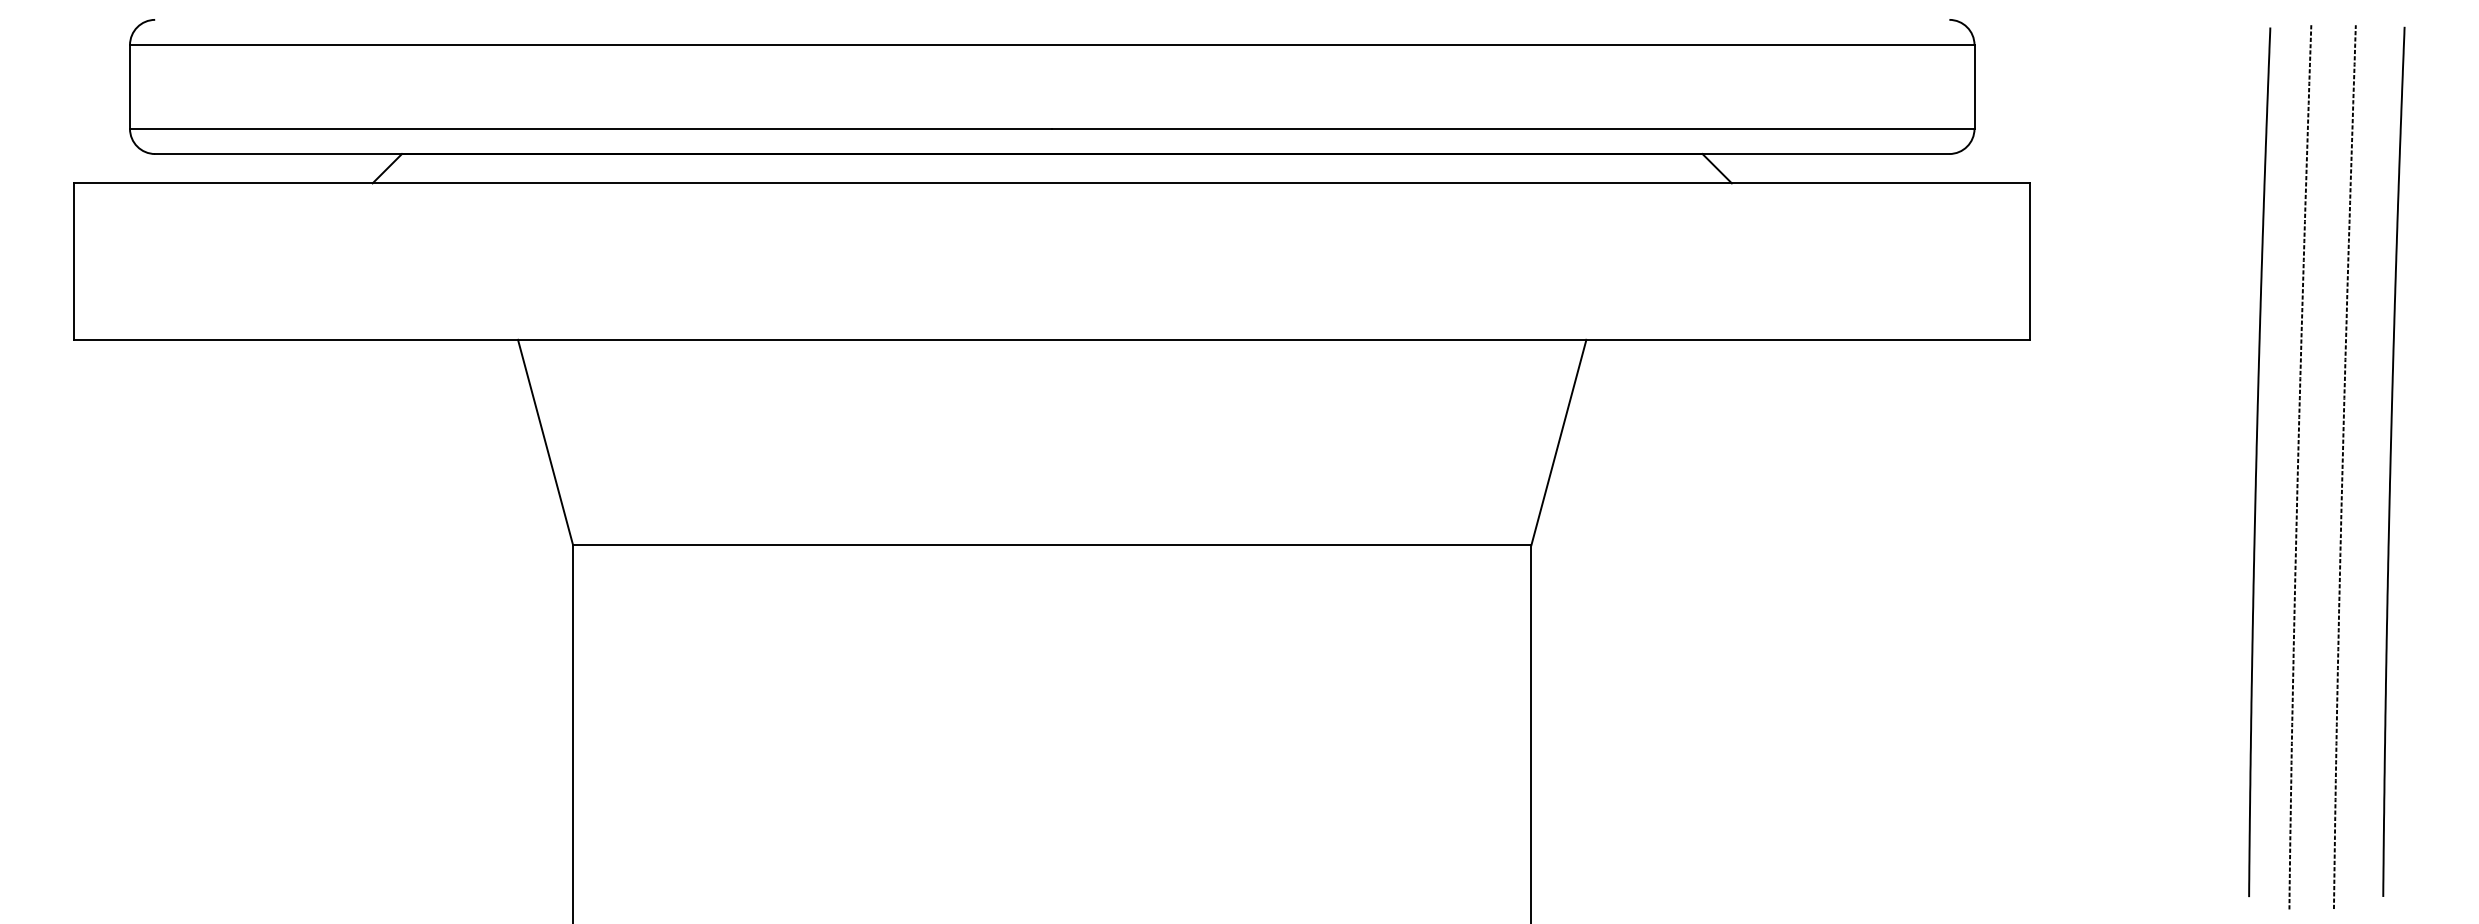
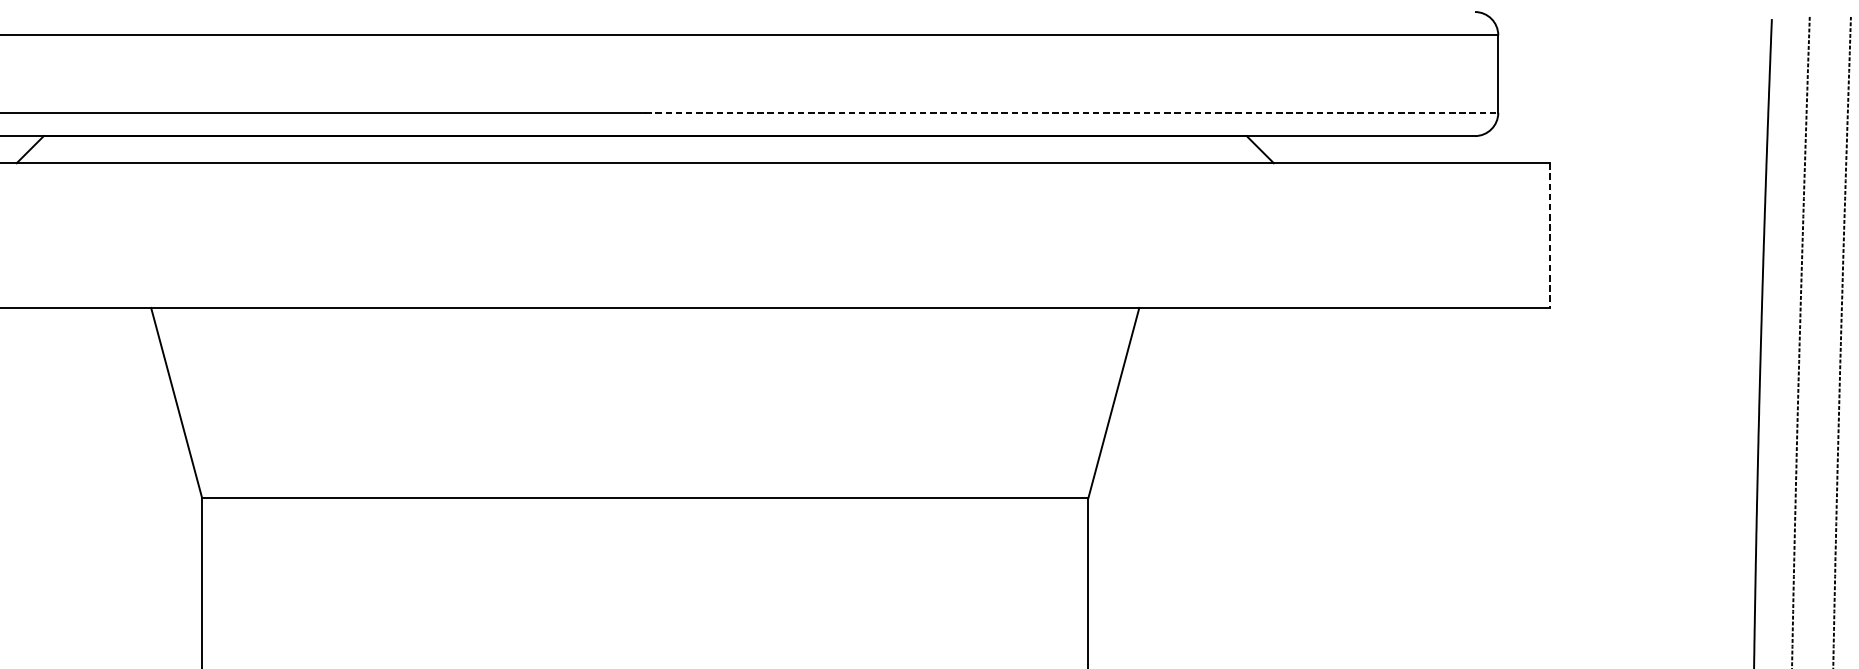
line: (1513, 128) -> (1071, 112), solid -> dashed
line: (2030, 262) -> (1550, 236), solid -> dashed

